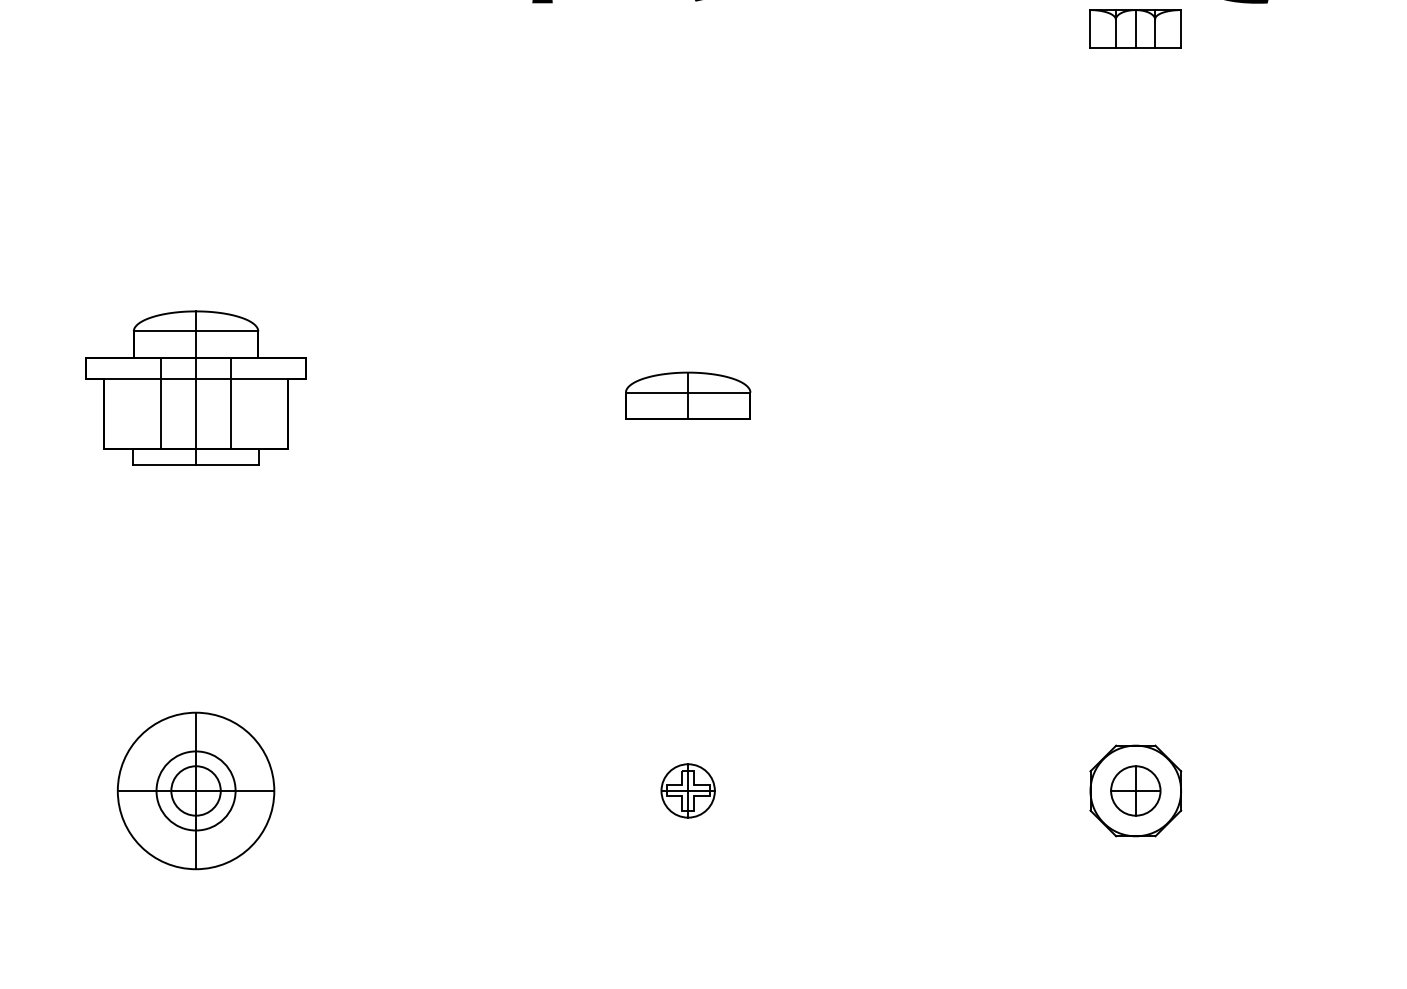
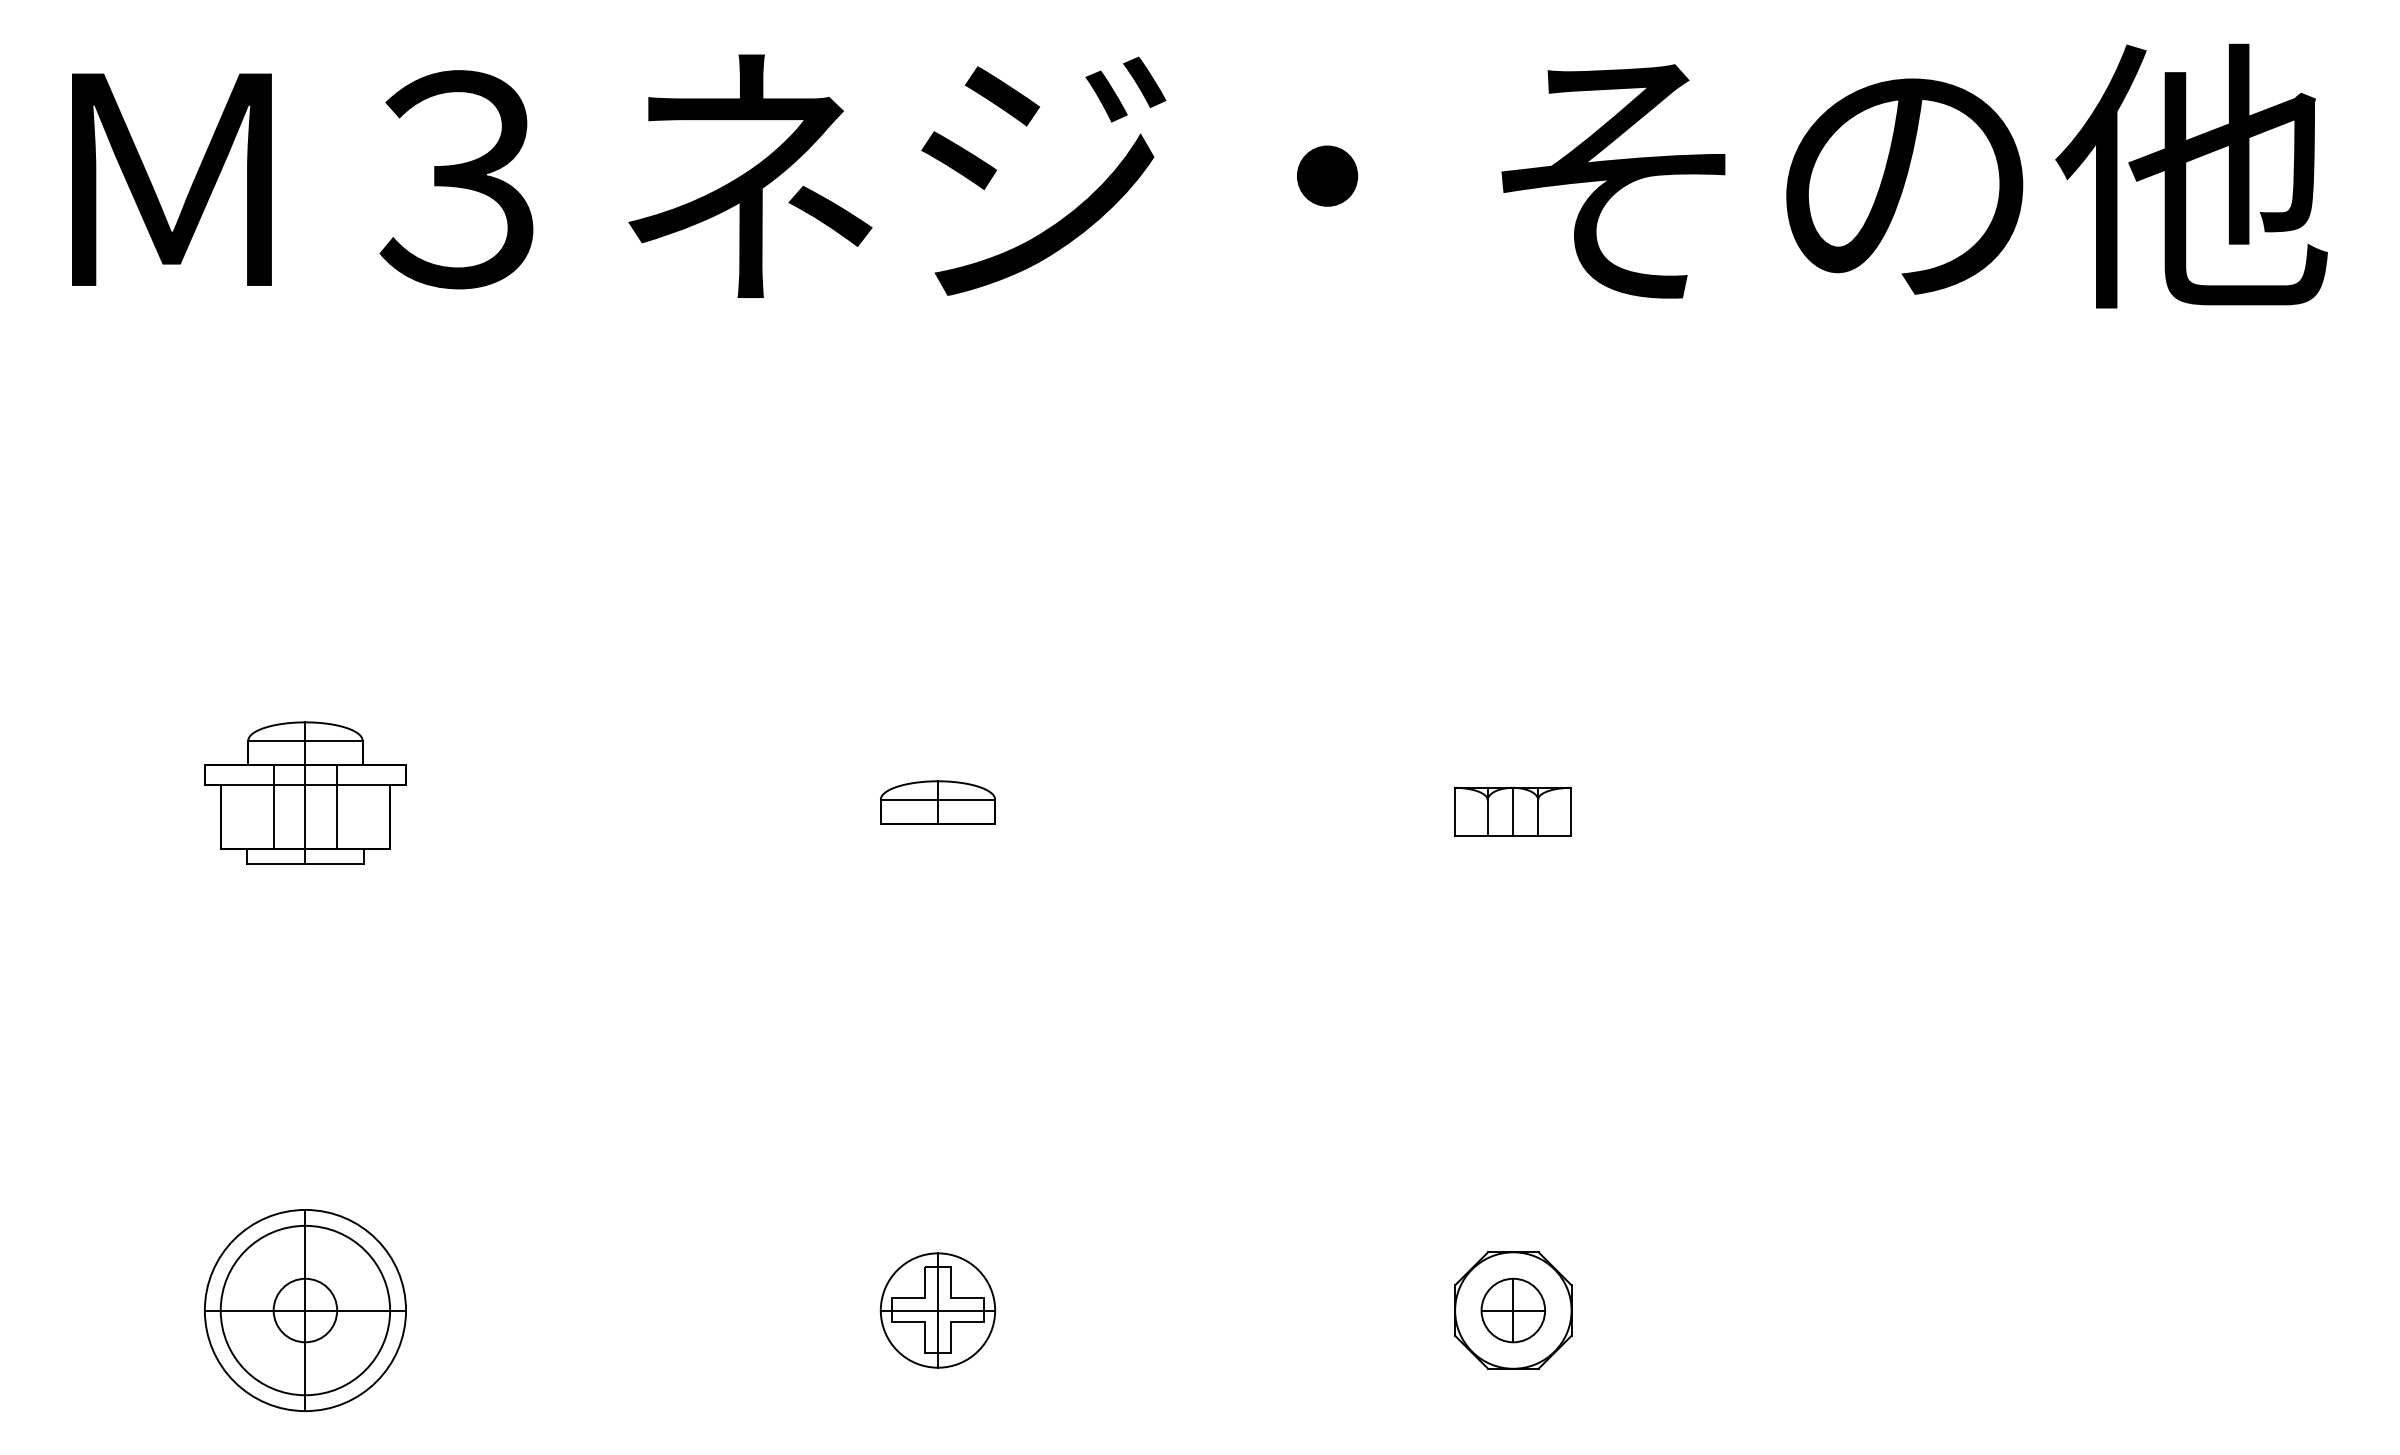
part: (1135, 28) -> (1512, 811), moved
part: (196, 387) -> (305, 792), size x0.71
part: (687, 395) -> (937, 802), size x0.71
circle: (196, 790) -> (305, 1310), size x1.67
part: (687, 790) -> (937, 1310), size x1.67

